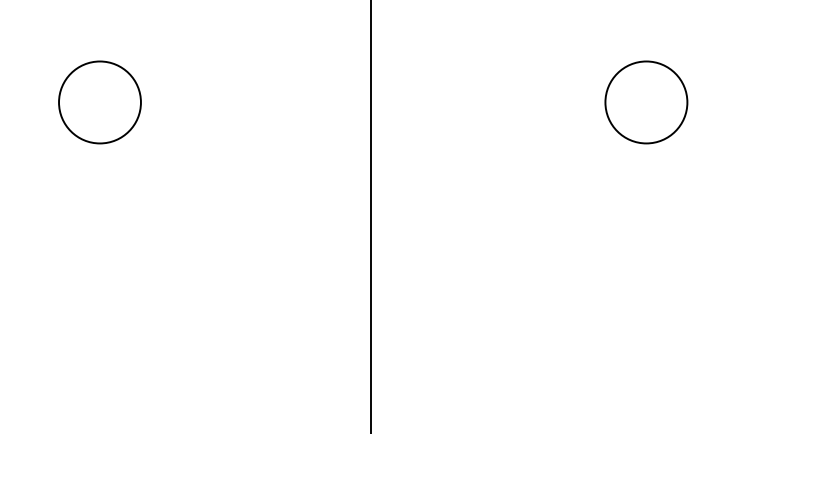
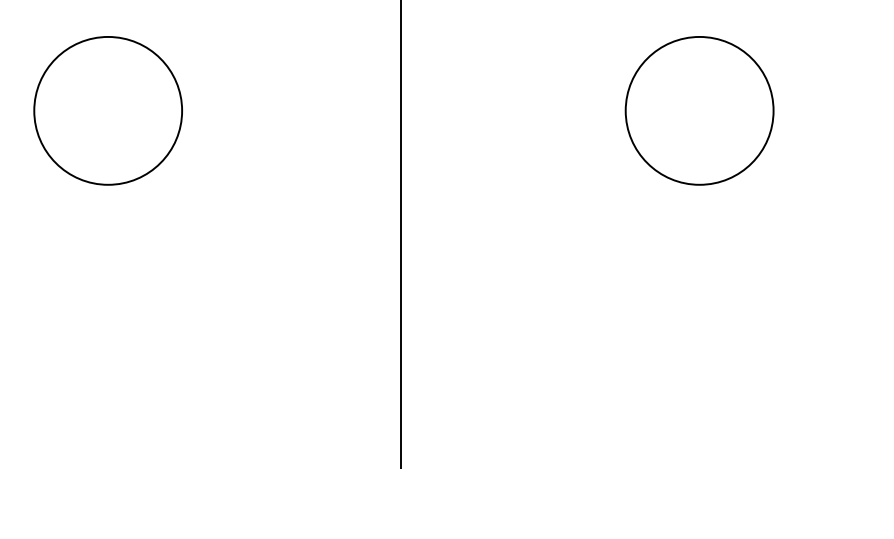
circle: (99, 102) -> (107, 110), size x1.67
circle: (646, 102) -> (699, 110), size x1.67

